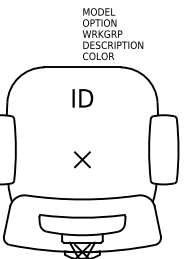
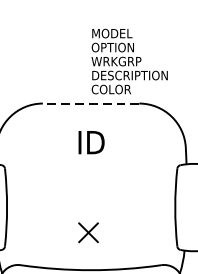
line: (81, 67) -> (89, 103), solid -> dashed
part: (82, 159) -> (88, 232), moved

